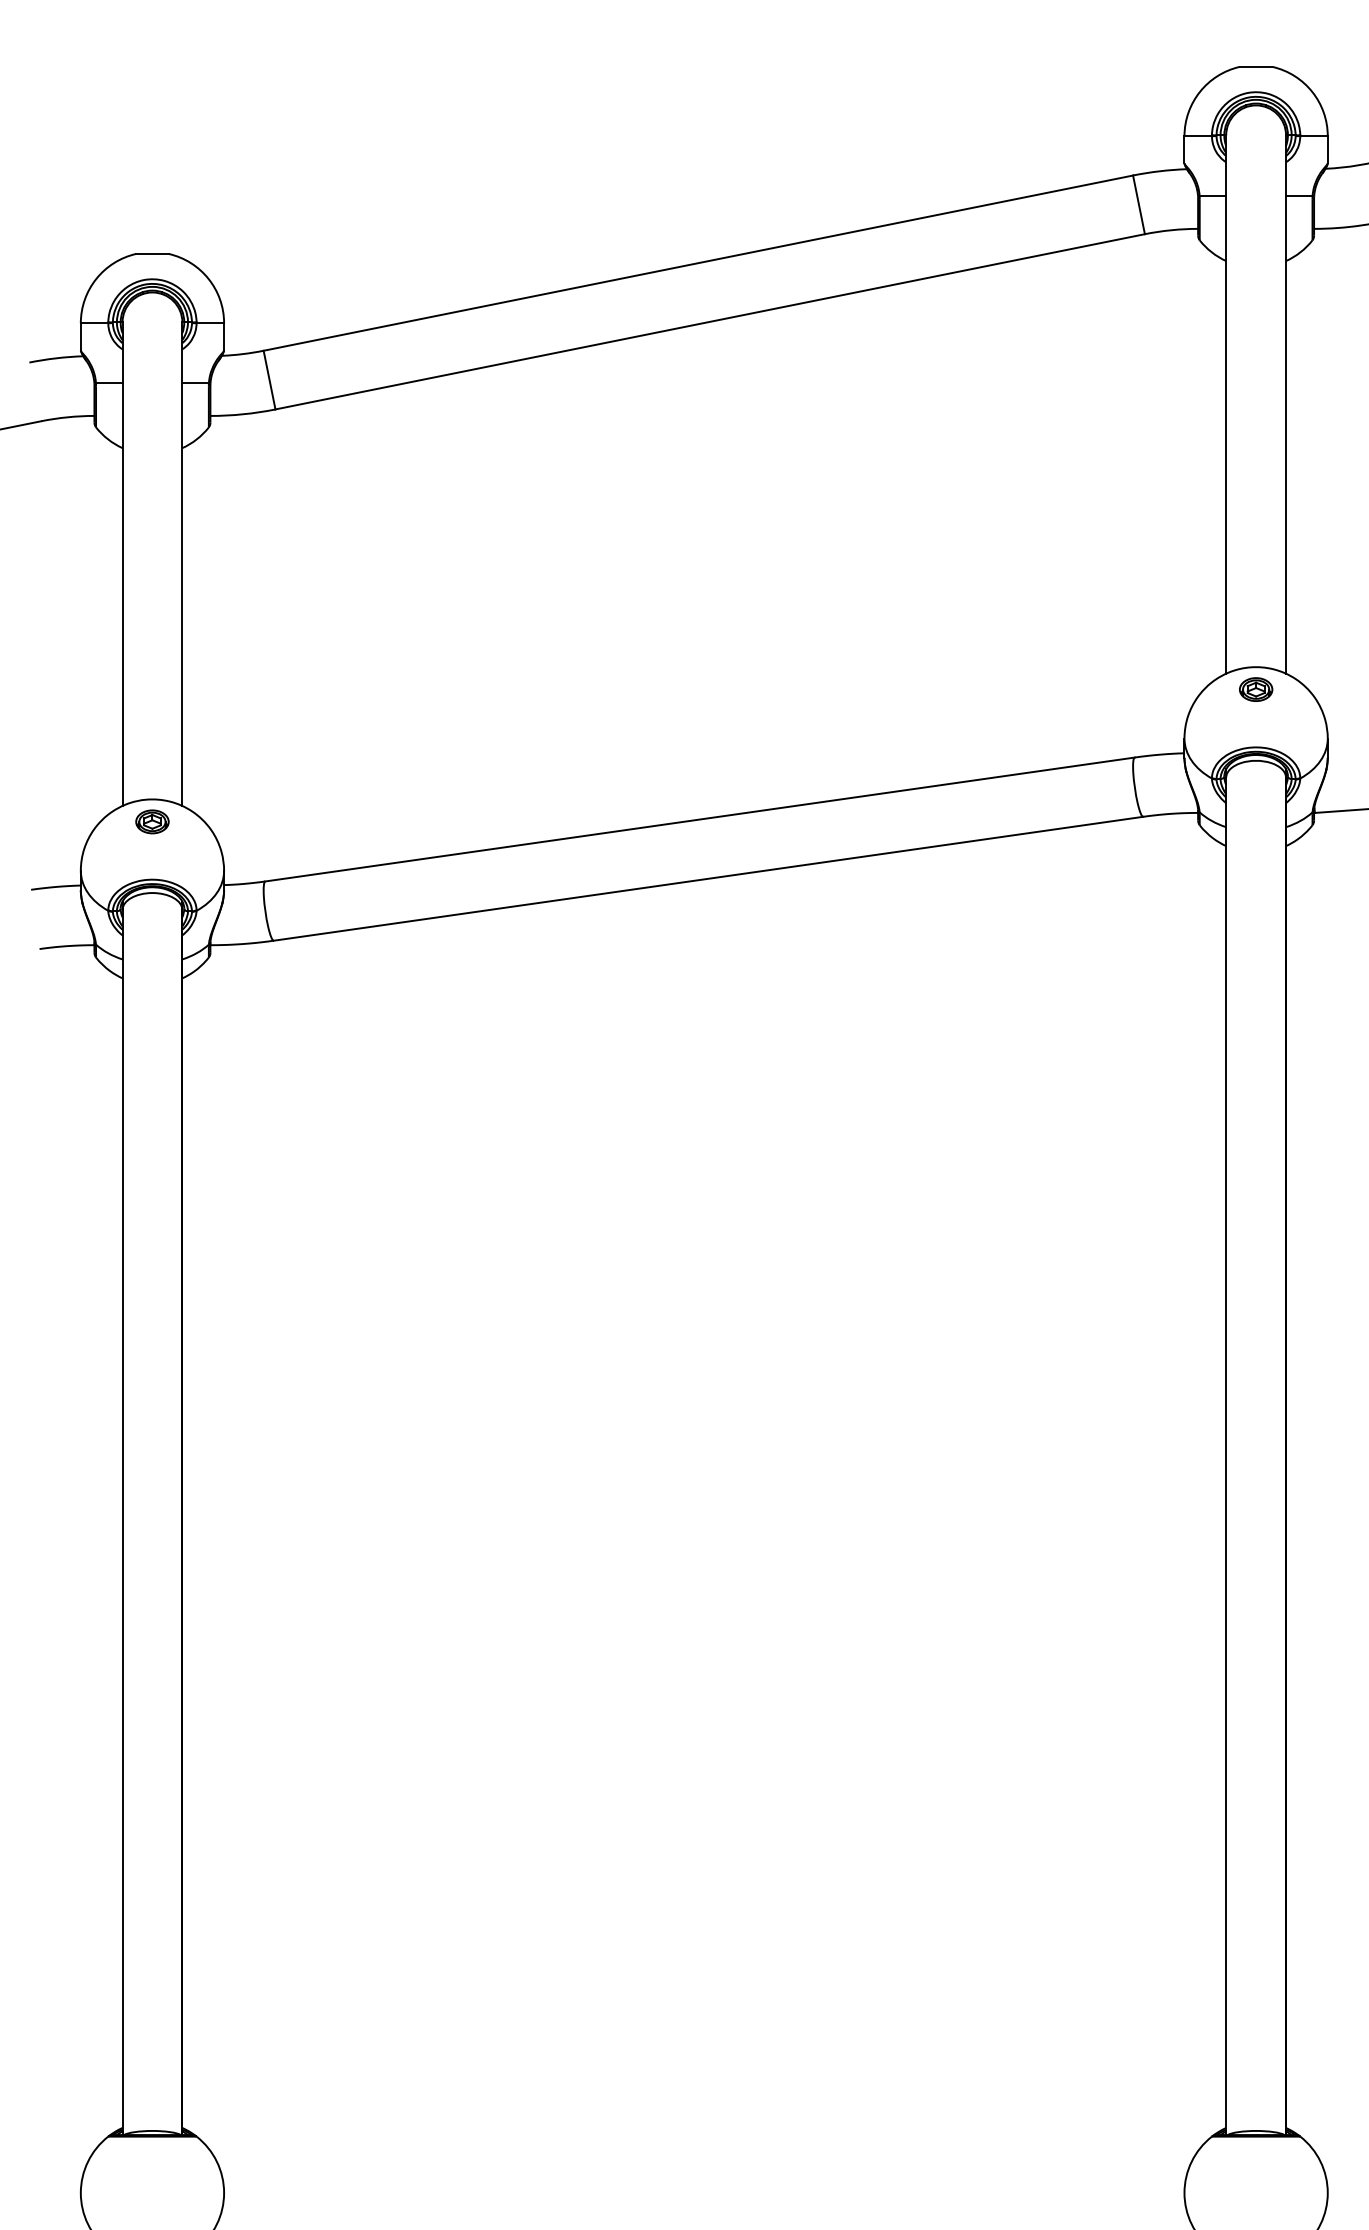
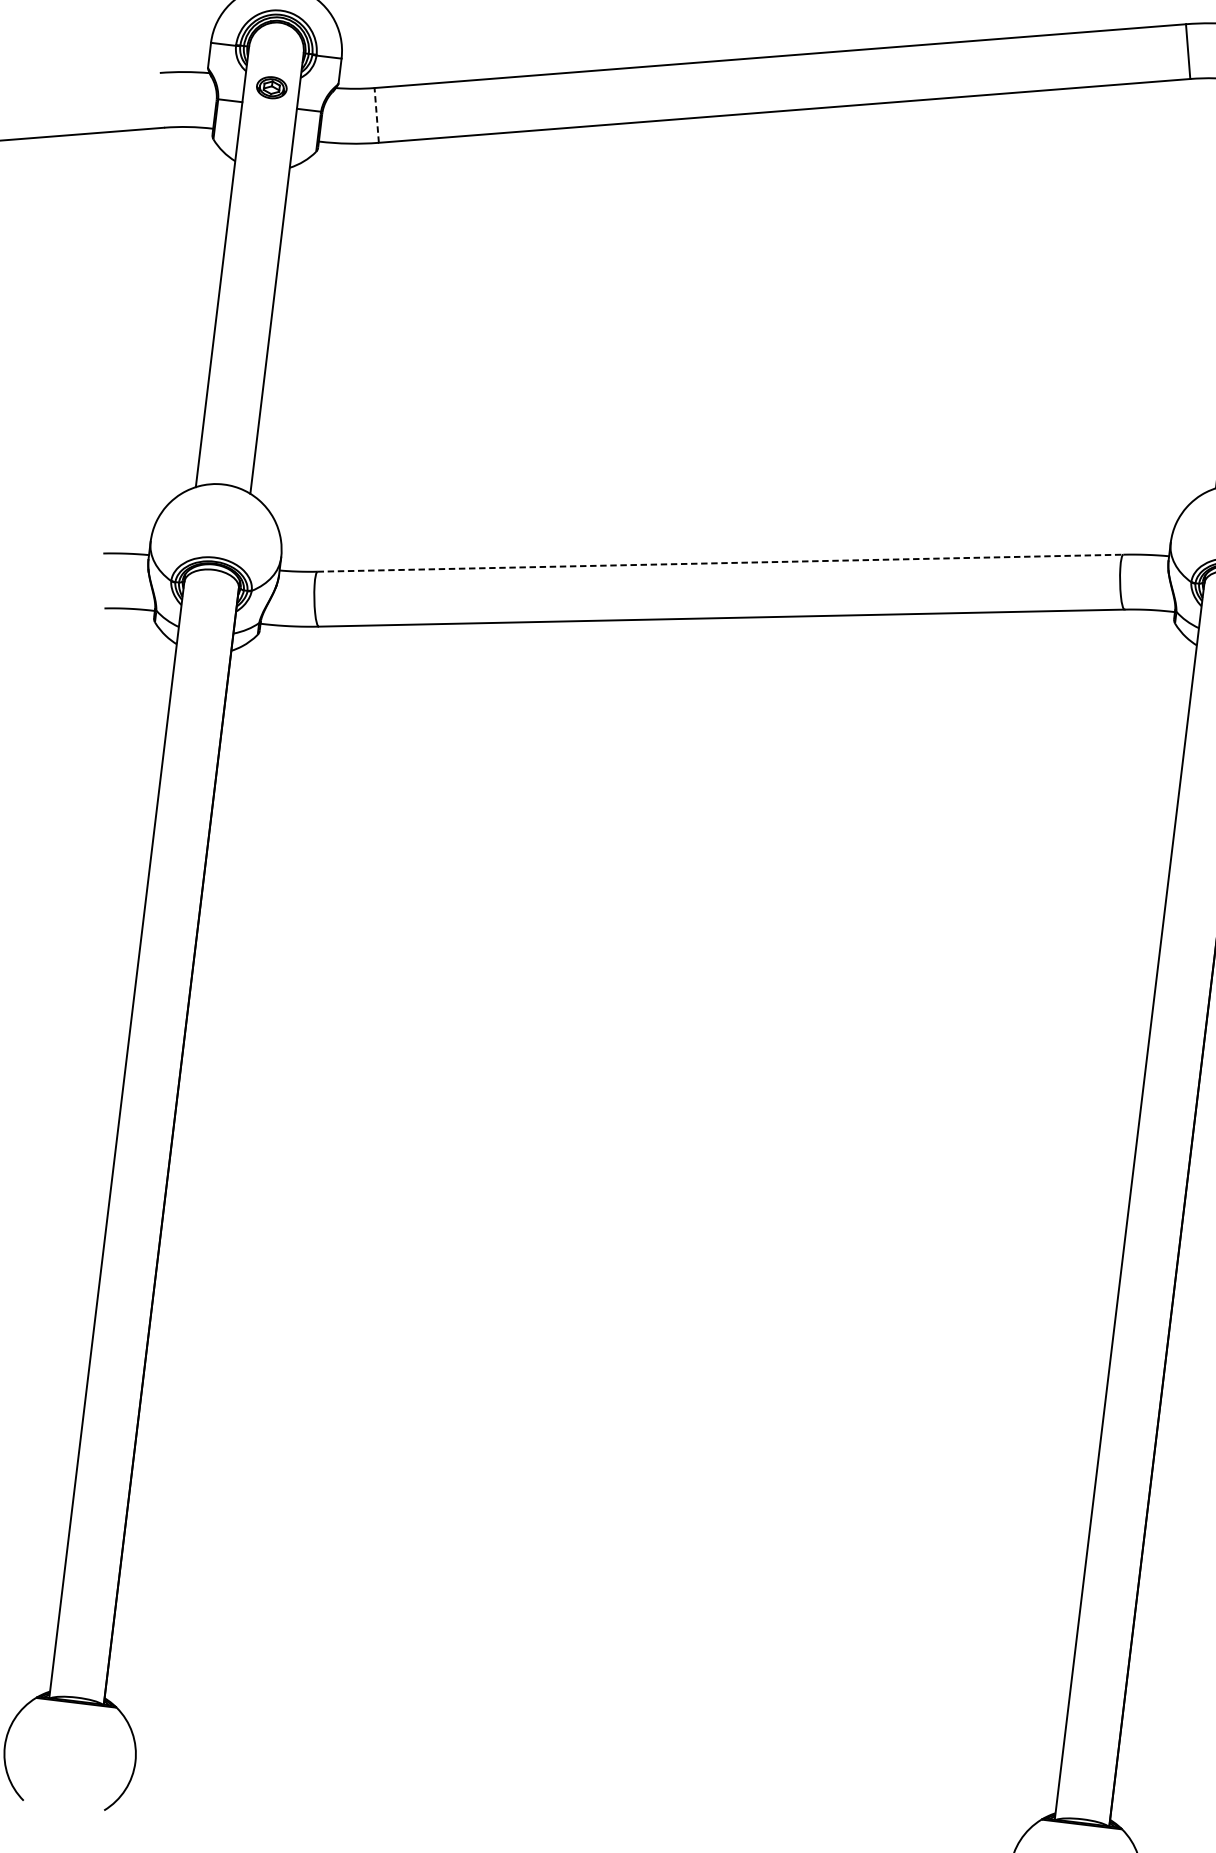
line: (269, 380) -> (376, 115), solid -> dashed
line: (700, 819) -> (720, 563), solid -> dashed
part: (152, 821) -> (271, 87), moved

